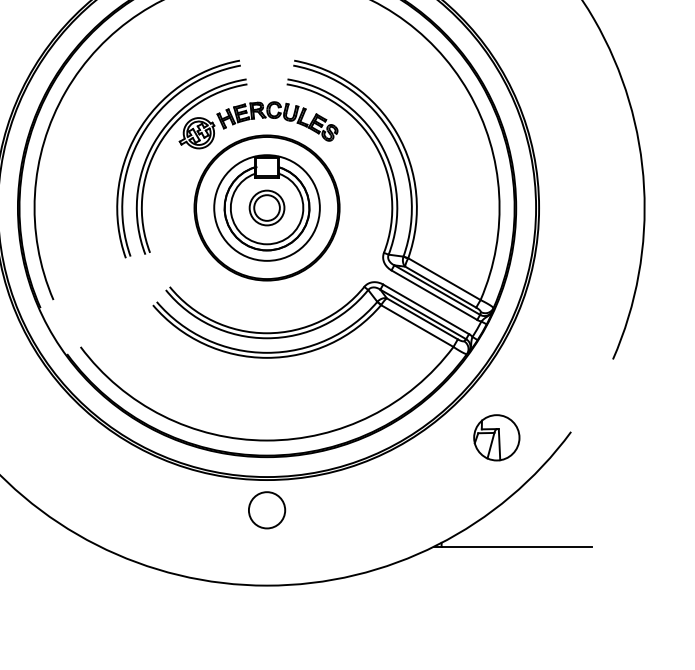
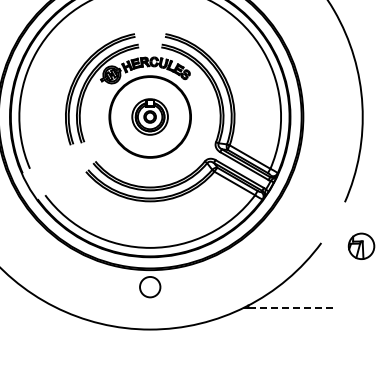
part: (265, 207) -> (149, 116), size x0.6
part: (496, 436) -> (361, 245), moved
line: (516, 546) -> (290, 307), solid -> dashed

